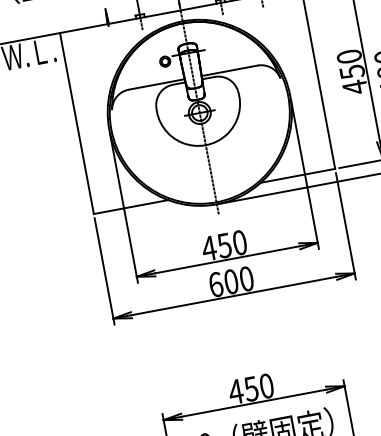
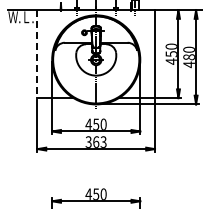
line: (77, 124) -> (37, 54), solid -> dashed
text: (229, 280) -> (95, 141), 600 -> 363

